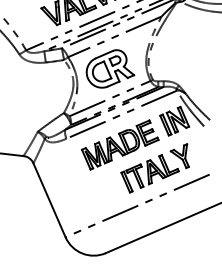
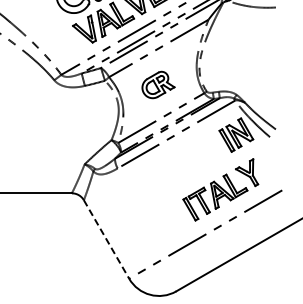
part: (110, 68) -> (158, 84), size x0.6
part: (120, 144) -> (178, 168), removed
line: (49, 200) -> (106, 239), solid -> dashed

